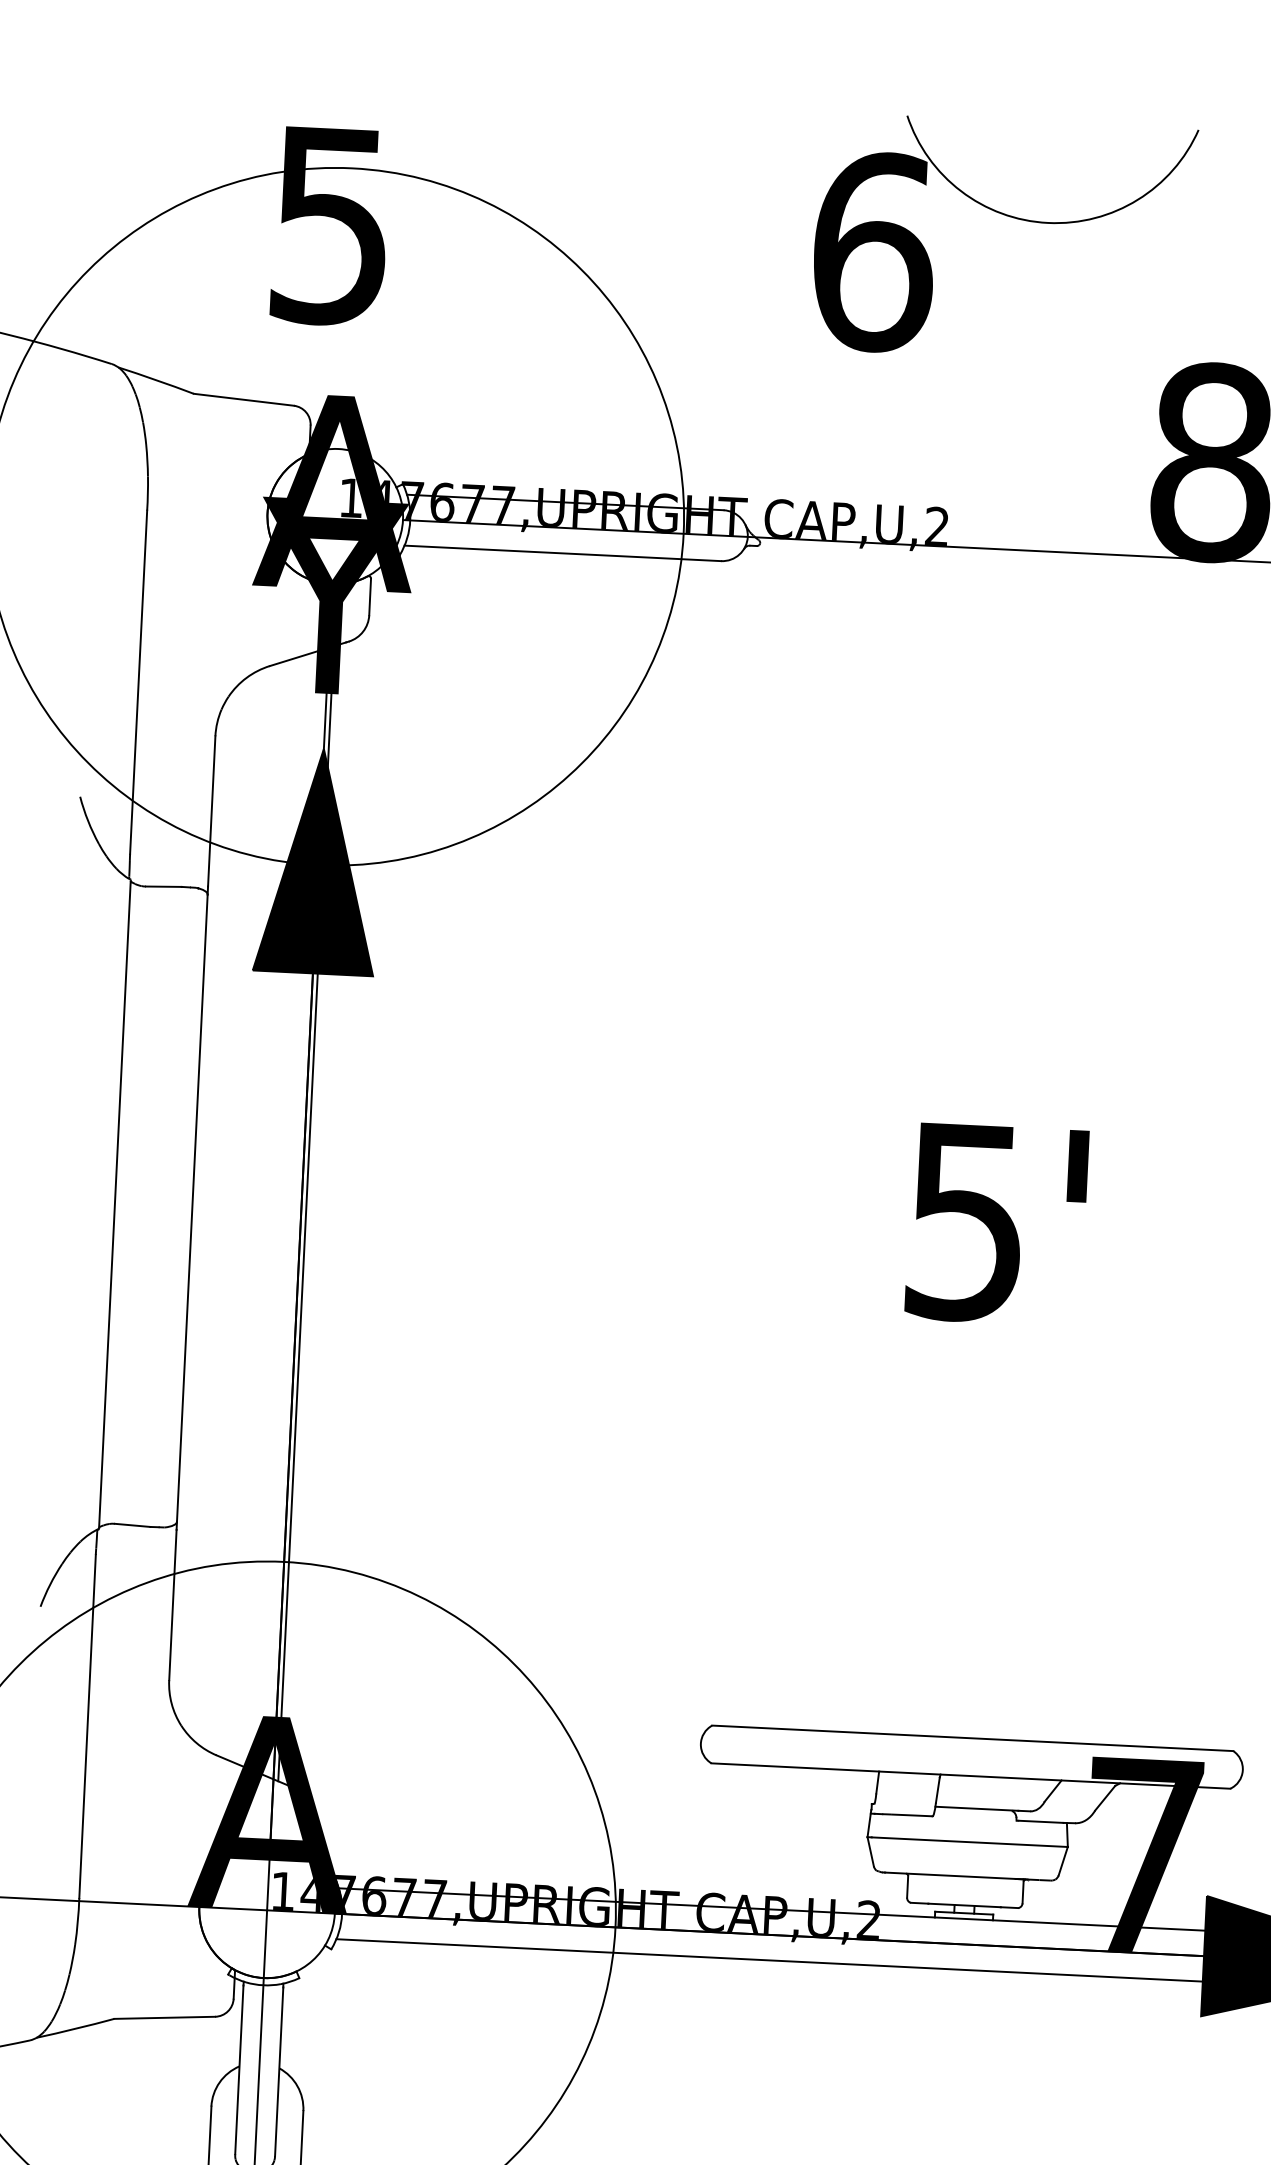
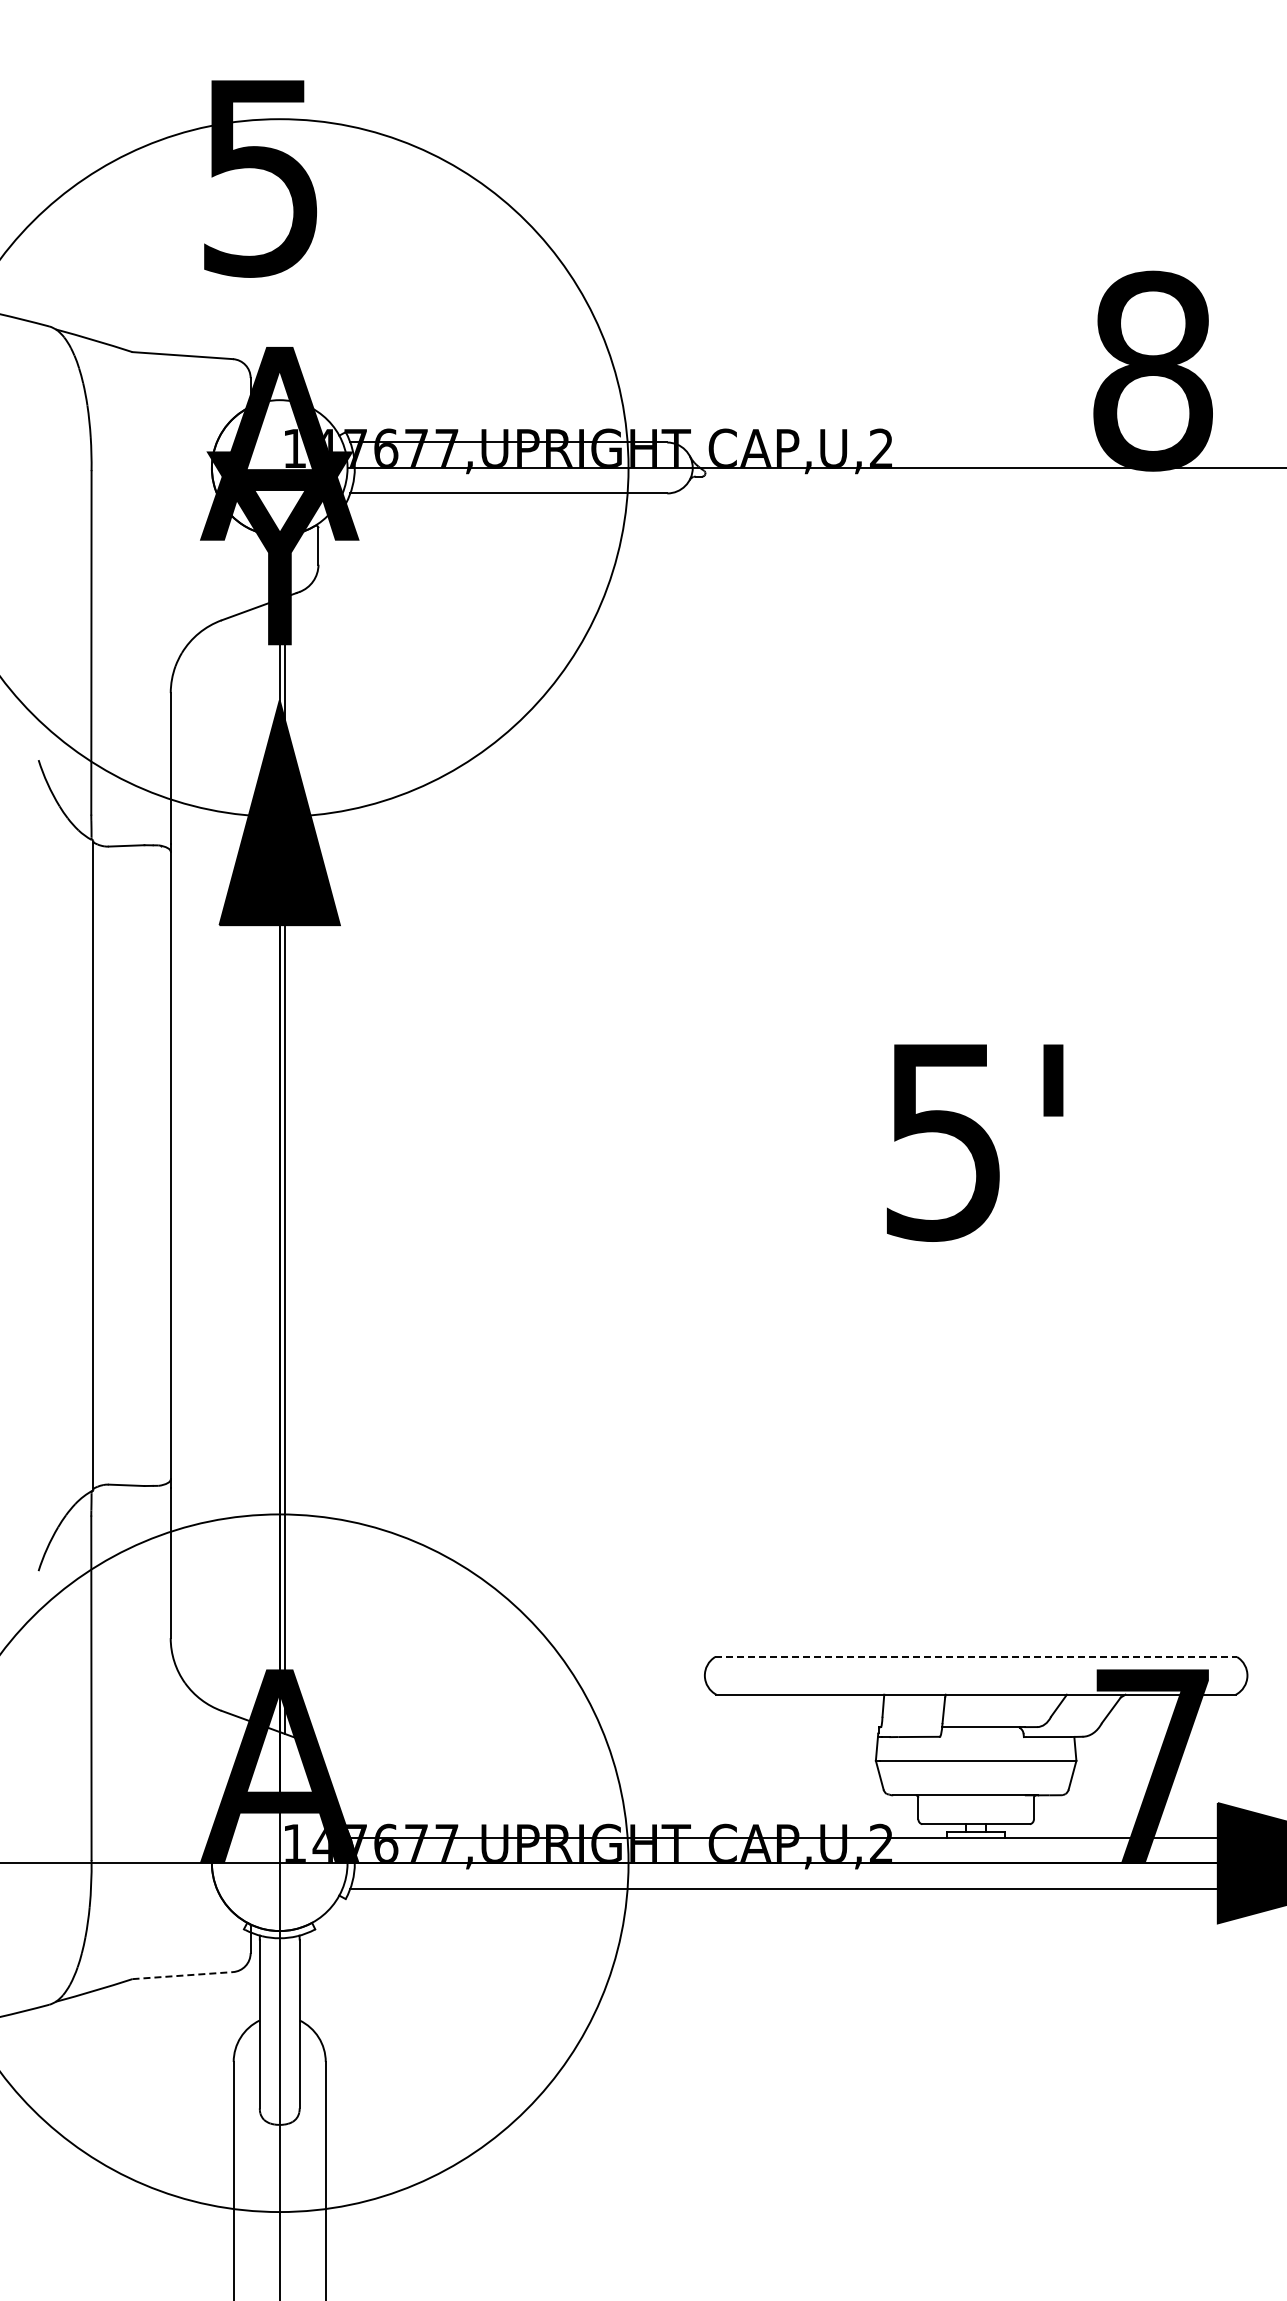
part: (1011, 217) -> (940, 136), removed
line: (973, 1737) -> (976, 1656), solid -> dashed
line: (165, 2017) -> (183, 1975), solid -> dashed

